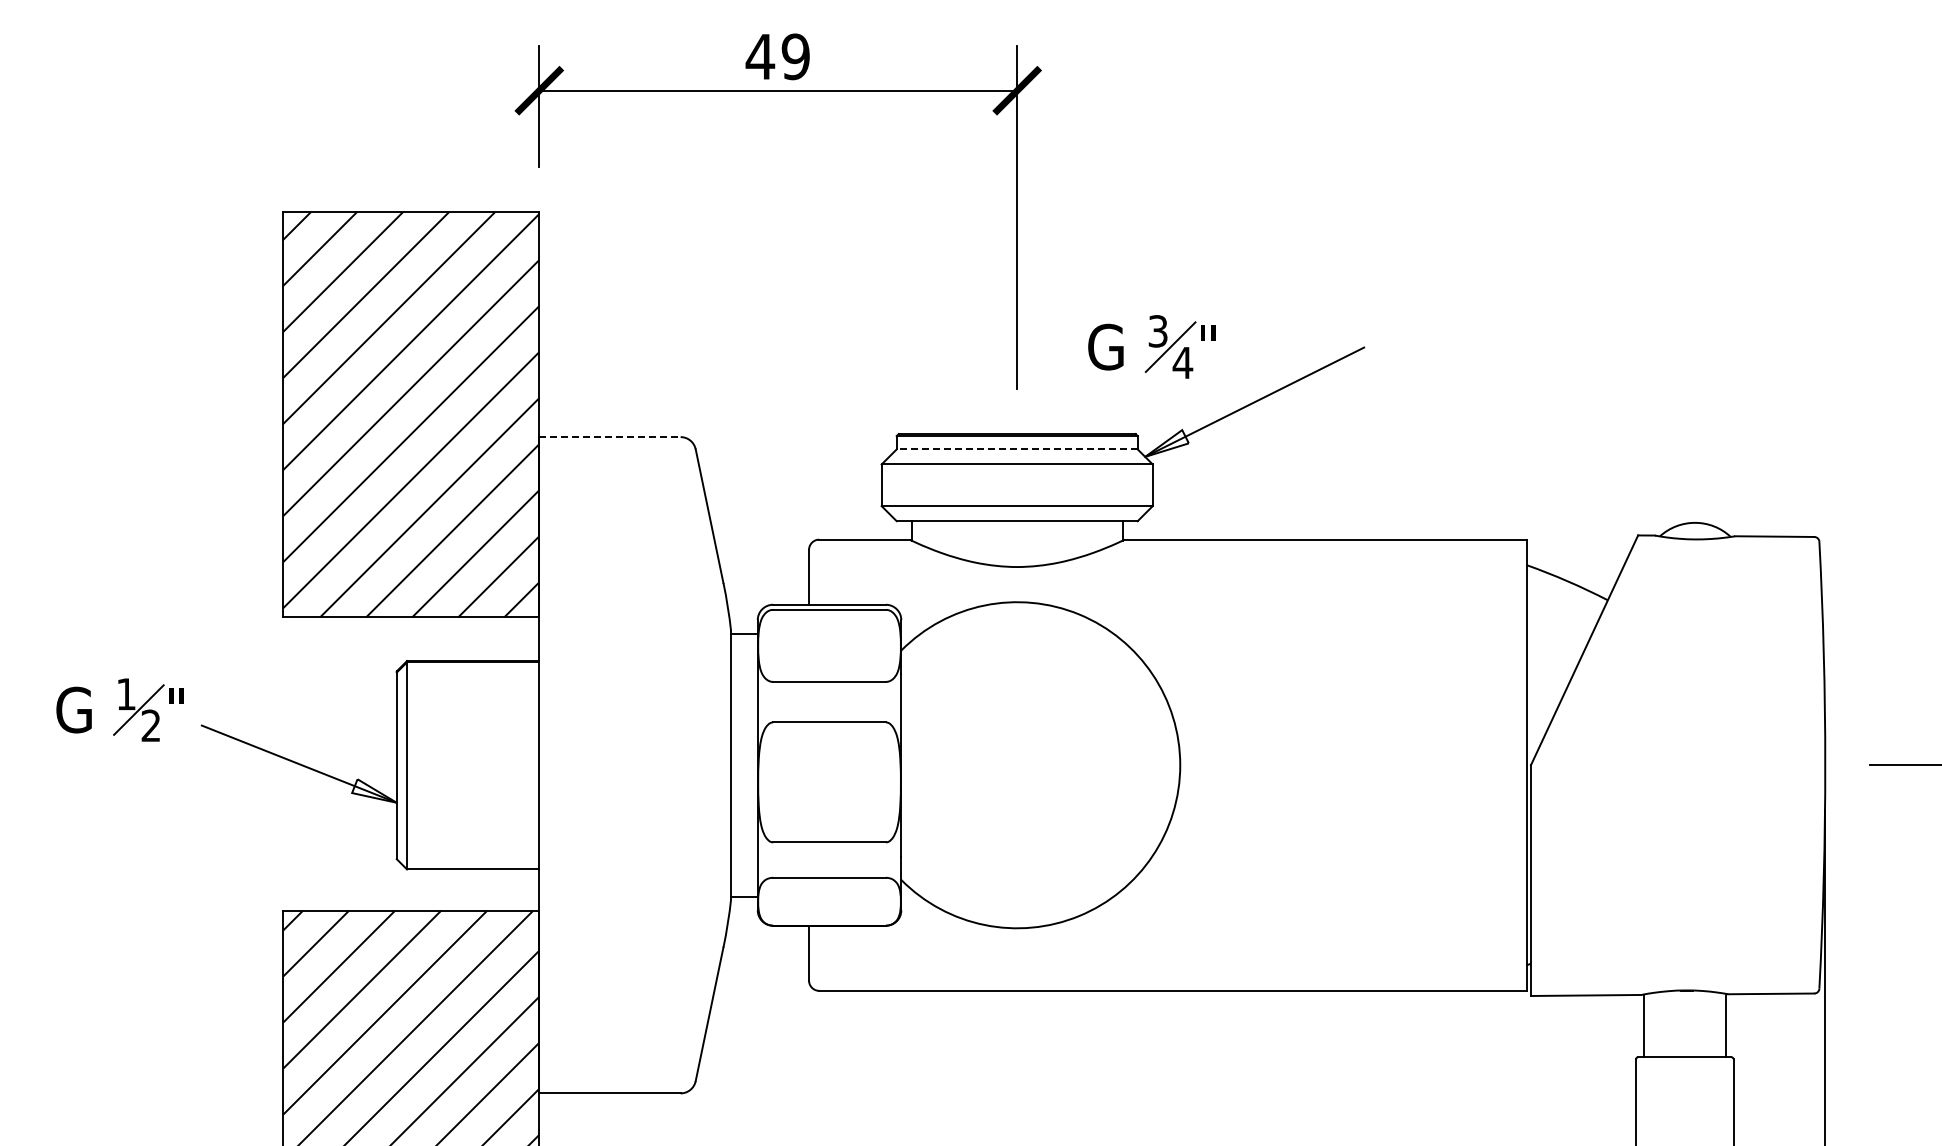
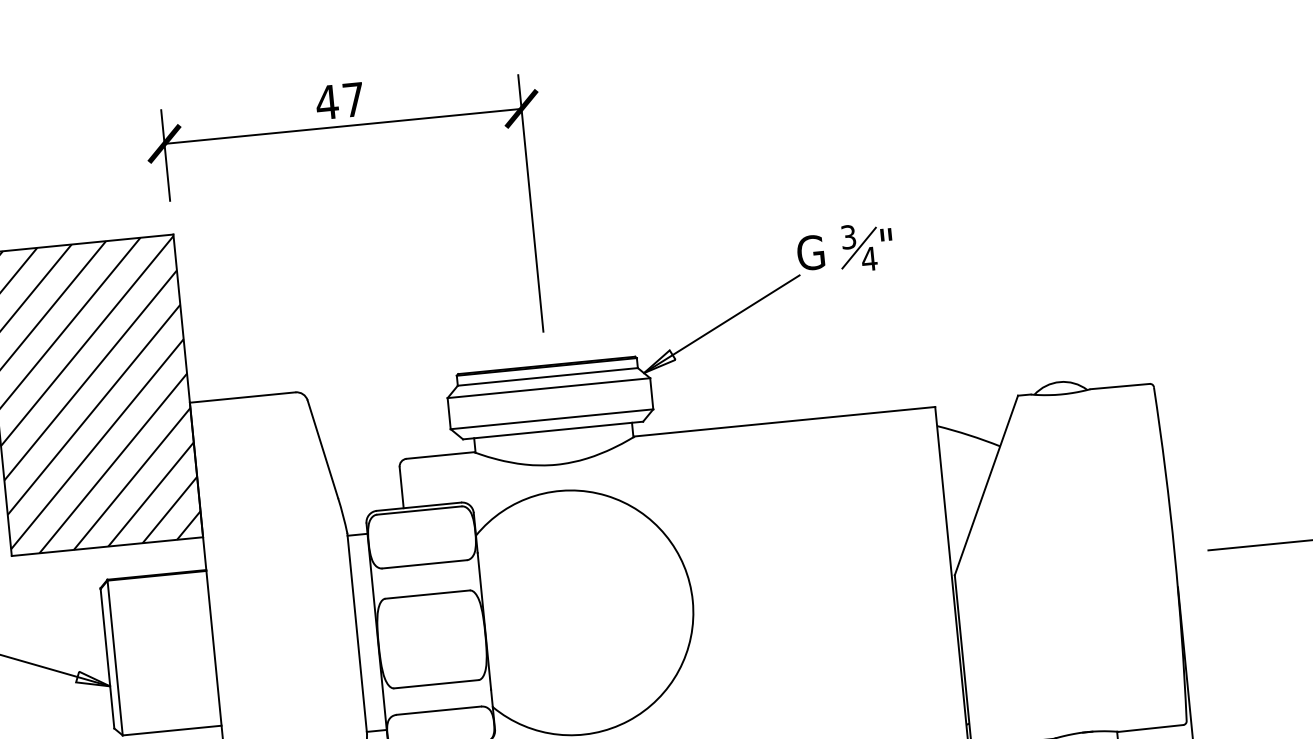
text: (795, 56) -> (353, 99), 49 -> 47
part: (1151, 346) -> (844, 249), moved
line: (609, 437) -> (242, 397), dashed -> solid
line: (1016, 449) -> (547, 377), dashed -> solid

